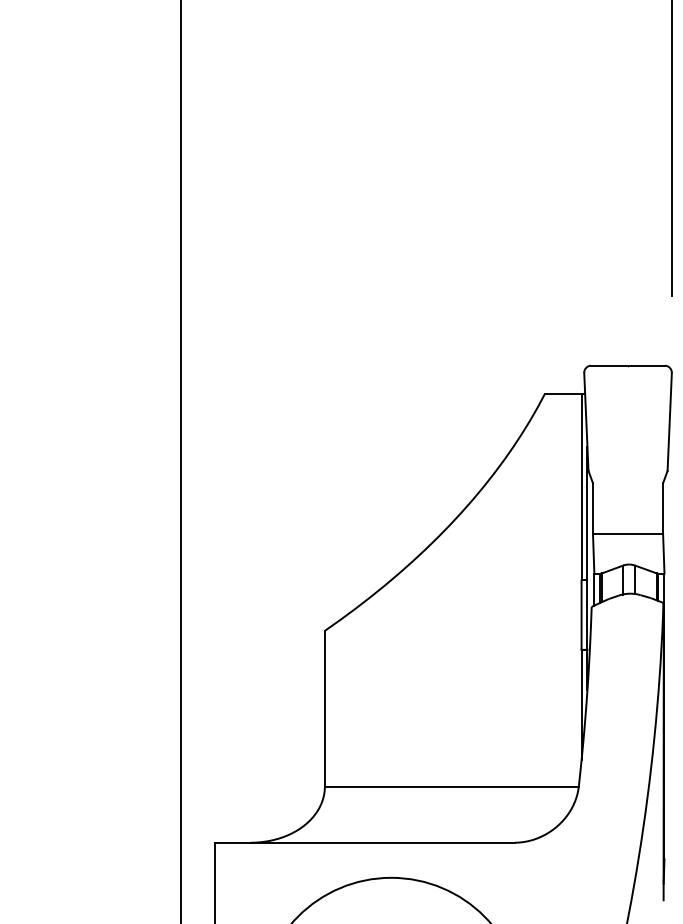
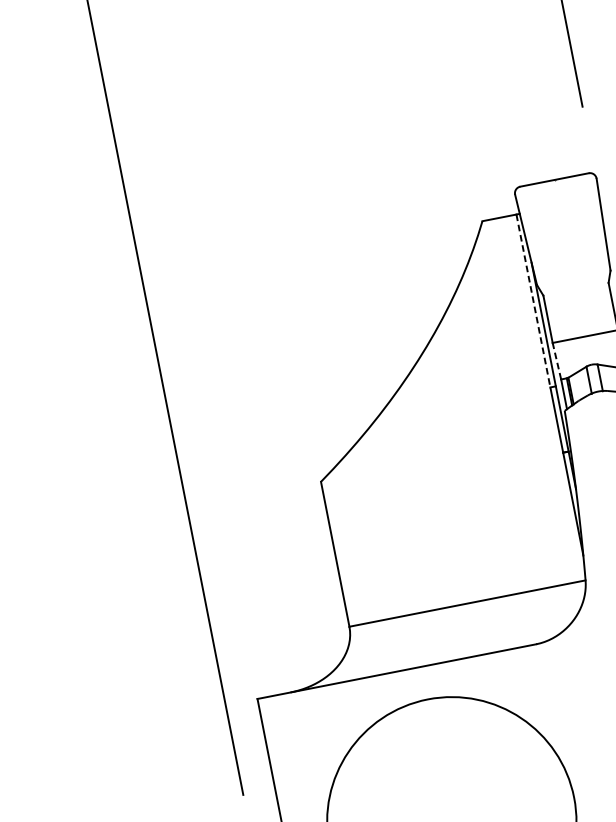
line: (581, 486) -> (533, 300), solid -> dashed
line: (593, 553) -> (556, 360), solid -> dashed

